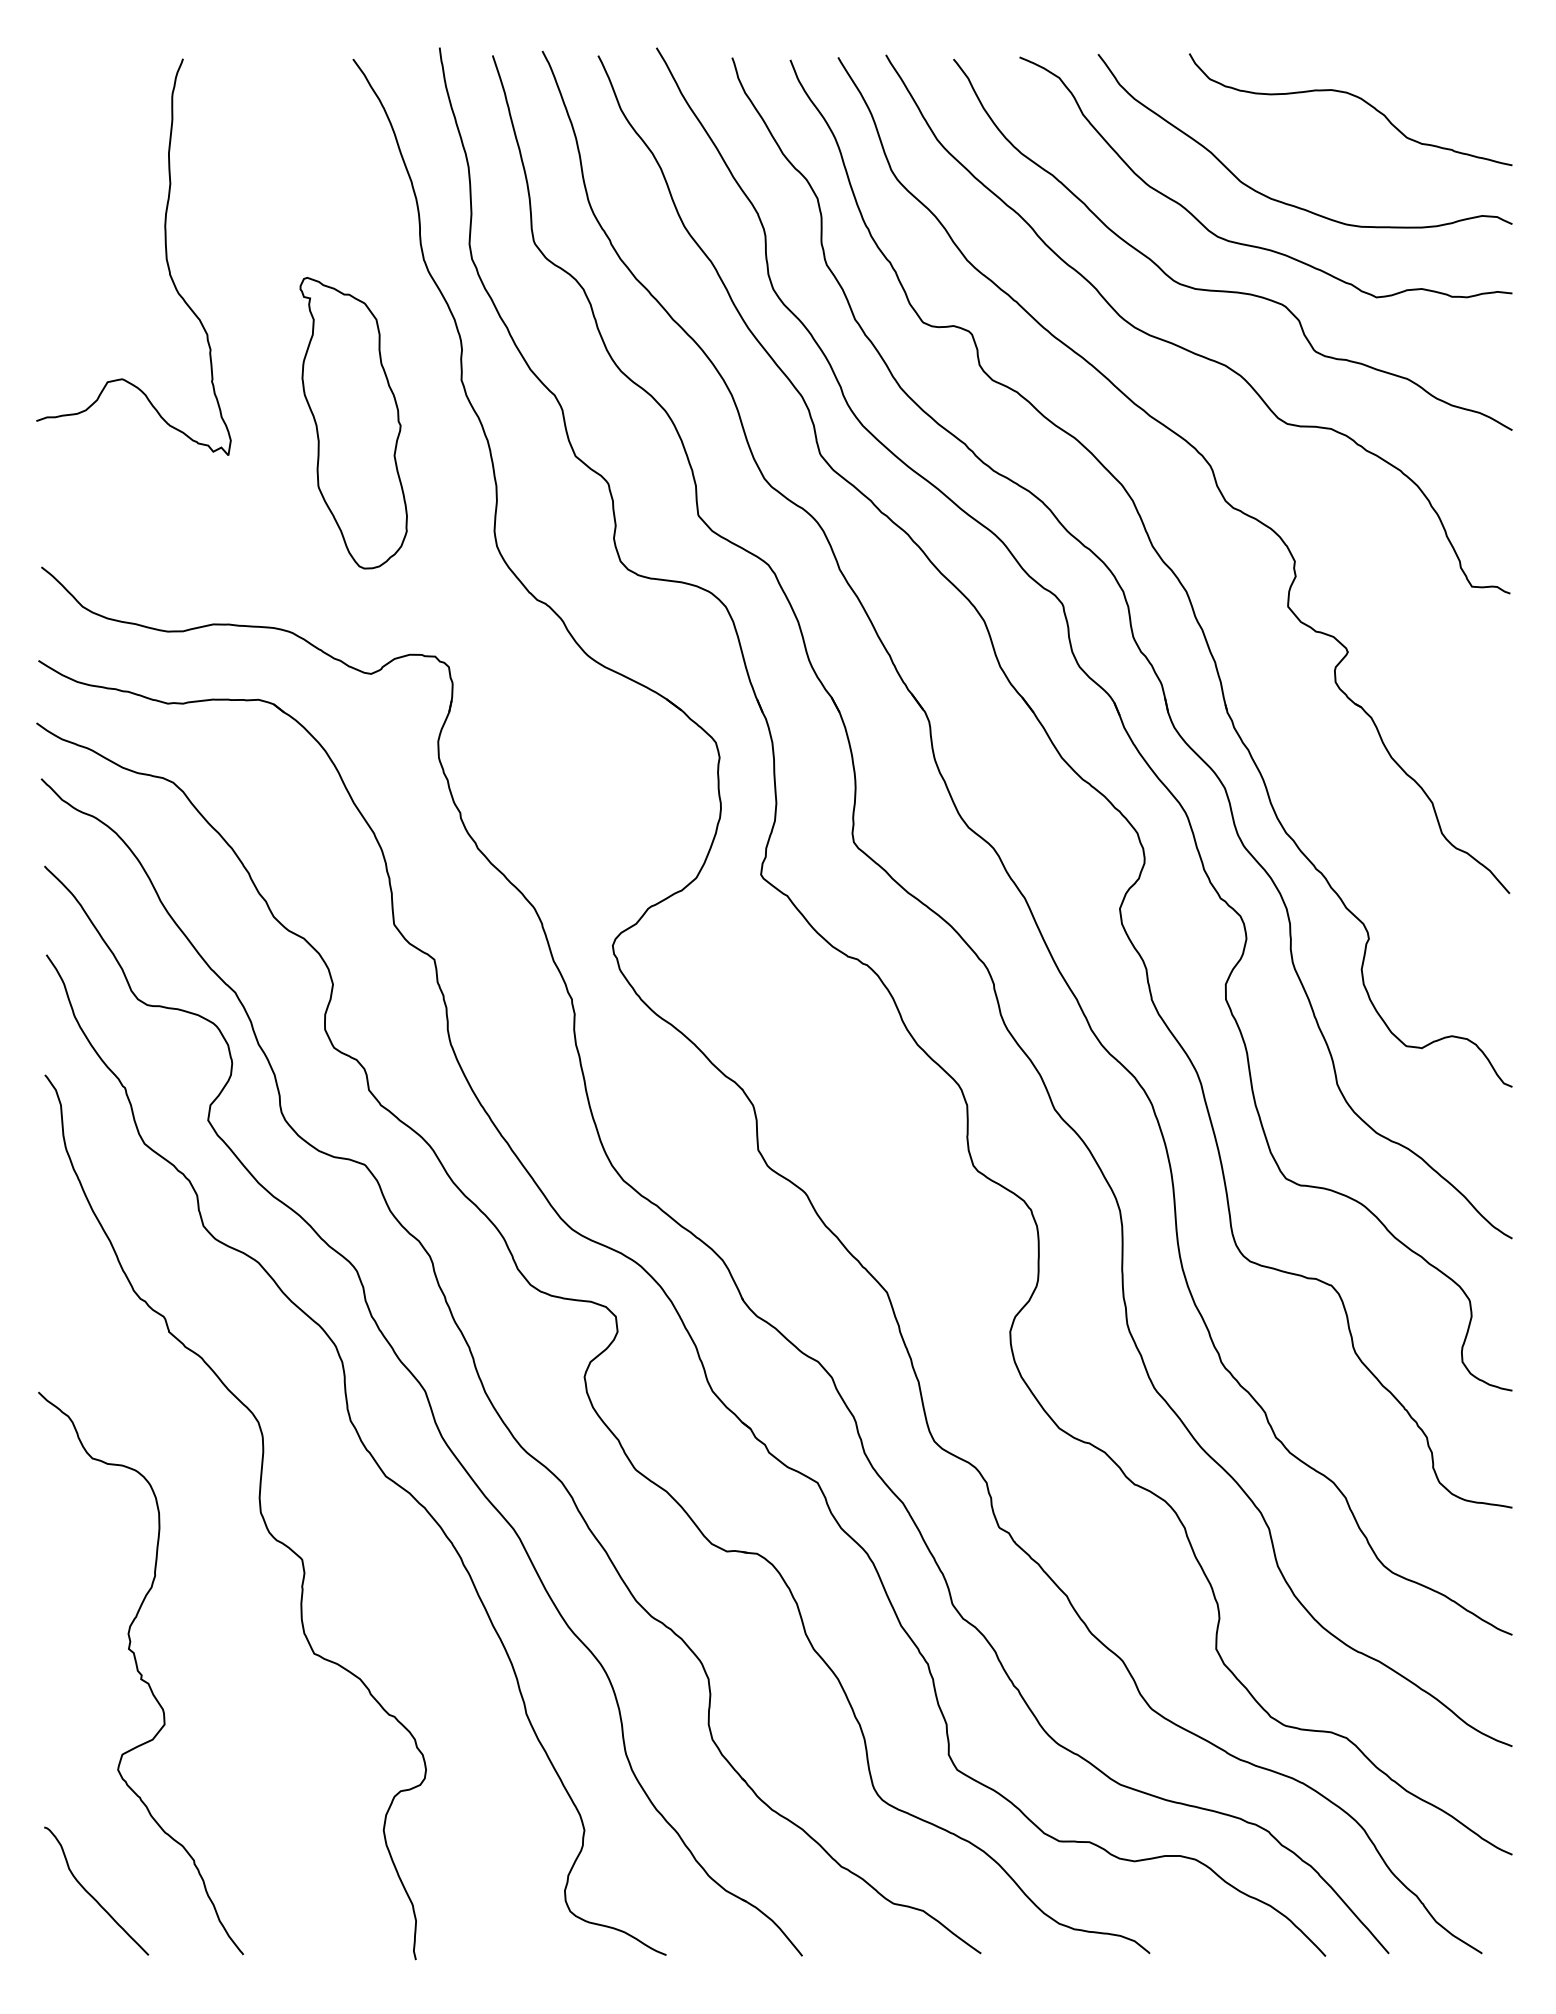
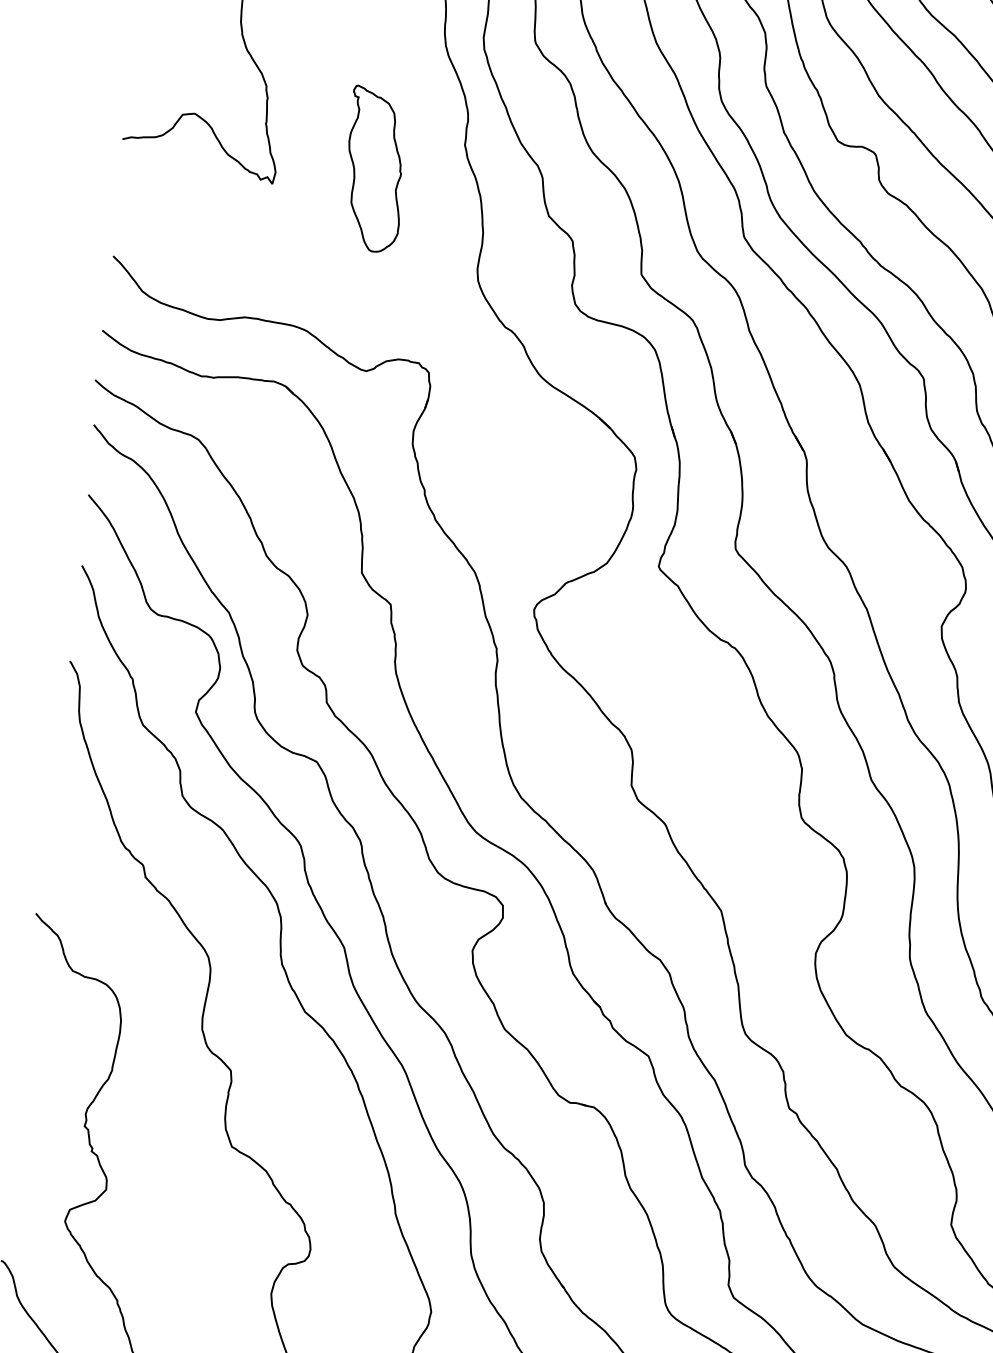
part: (353, 422) -> (375, 169), size x0.7

